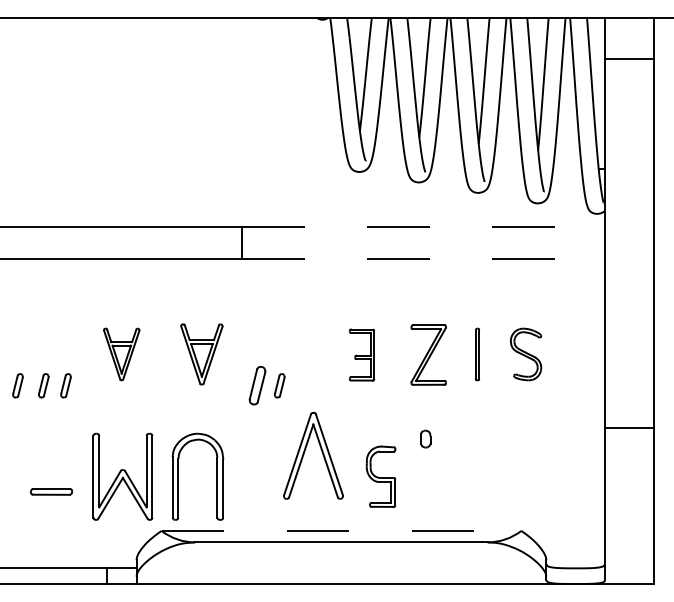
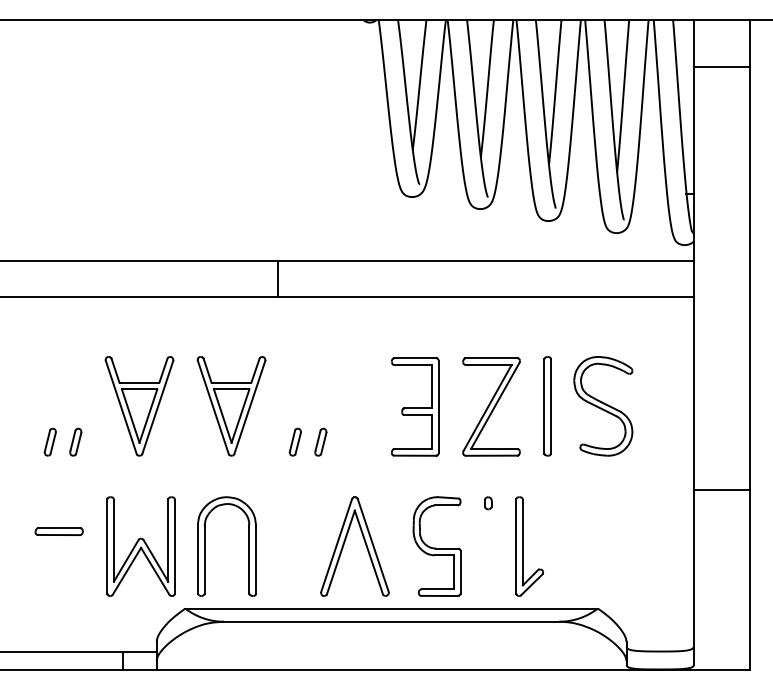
line: (424, 227) -> (486, 260), dashed -> solid
line: (424, 258) -> (486, 296), dashed -> solid
part: (121, 354) -> (139, 406), size x1.67
part: (201, 354) -> (231, 406), size x1.43
part: (361, 354) -> (414, 406), size x1.67
part: (428, 354) -> (491, 406), size x1.43
part: (477, 354) -> (547, 406), size x1.67
part: (525, 354) -> (602, 406), size x1.67
part: (17, 385) -> (20, 441), removed
part: (257, 385) -> (295, 441), size x0.62
part: (425, 438) -> (487, 502), size x0.62
part: (321, 452) -> (364, 542), moved
part: (380, 476) -> (436, 546), size x1.43
part: (461, 476) -> (529, 546), added
part: (51, 491) -> (59, 531), moved
line: (341, 530) -> (391, 608), dashed -> solid

